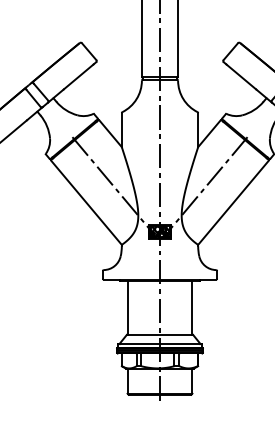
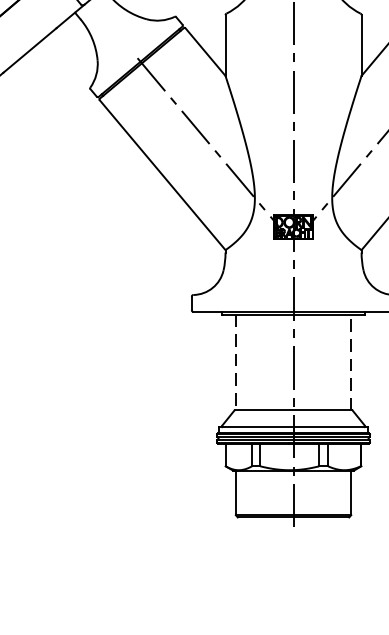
line: (127, 307) -> (235, 361), solid -> dashed
line: (192, 307) -> (351, 361), solid -> dashed

